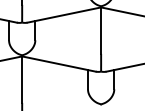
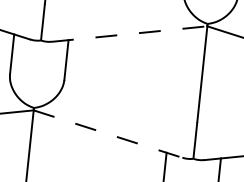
line: (64, 15) -> (129, 35), solid -> dashed
line: (58, 64) -> (106, 134), solid -> dashed

